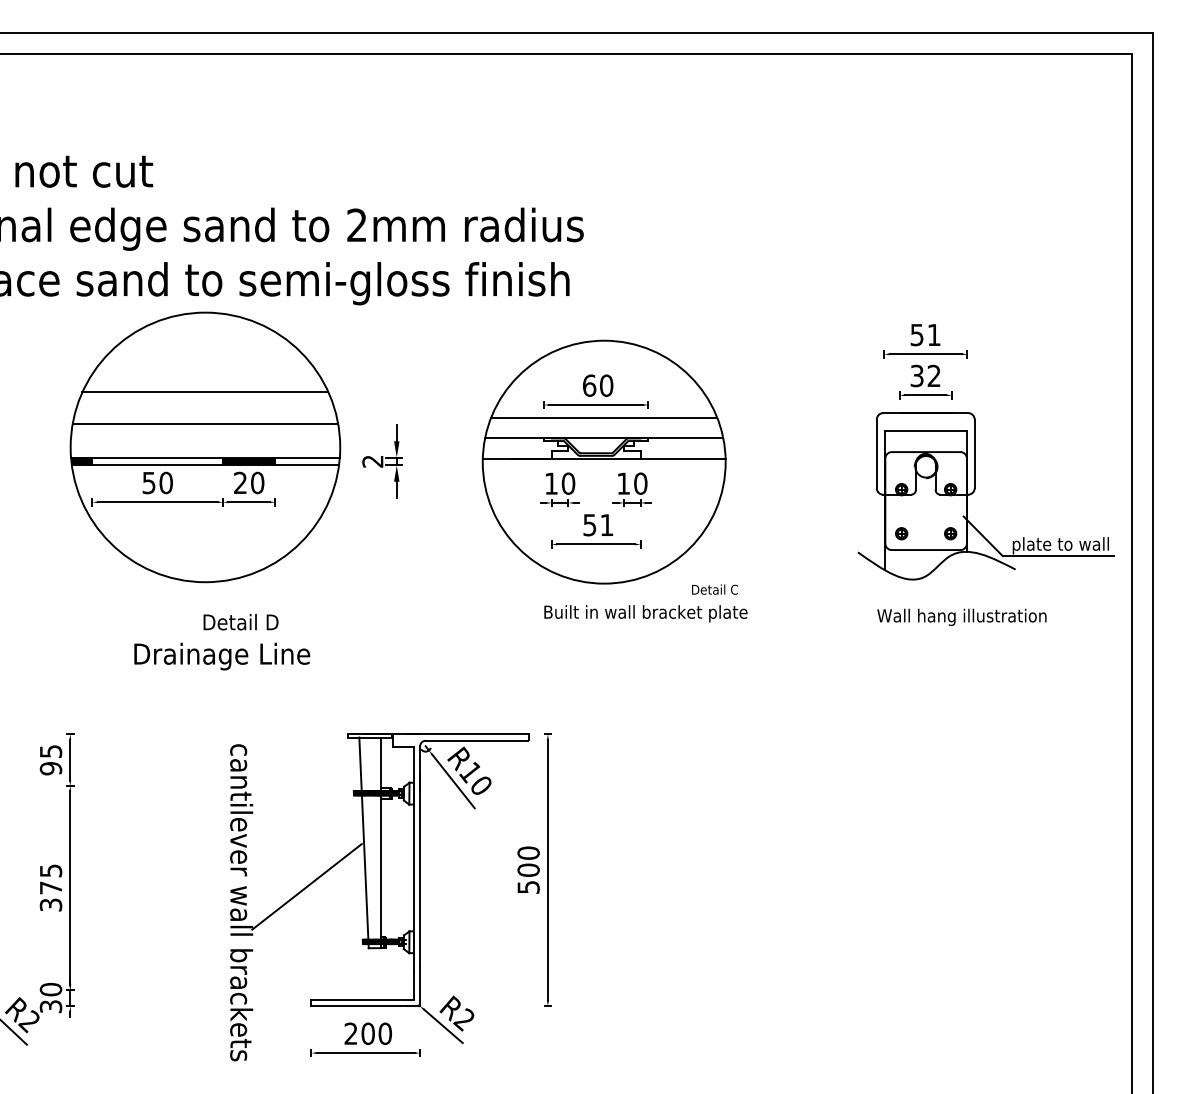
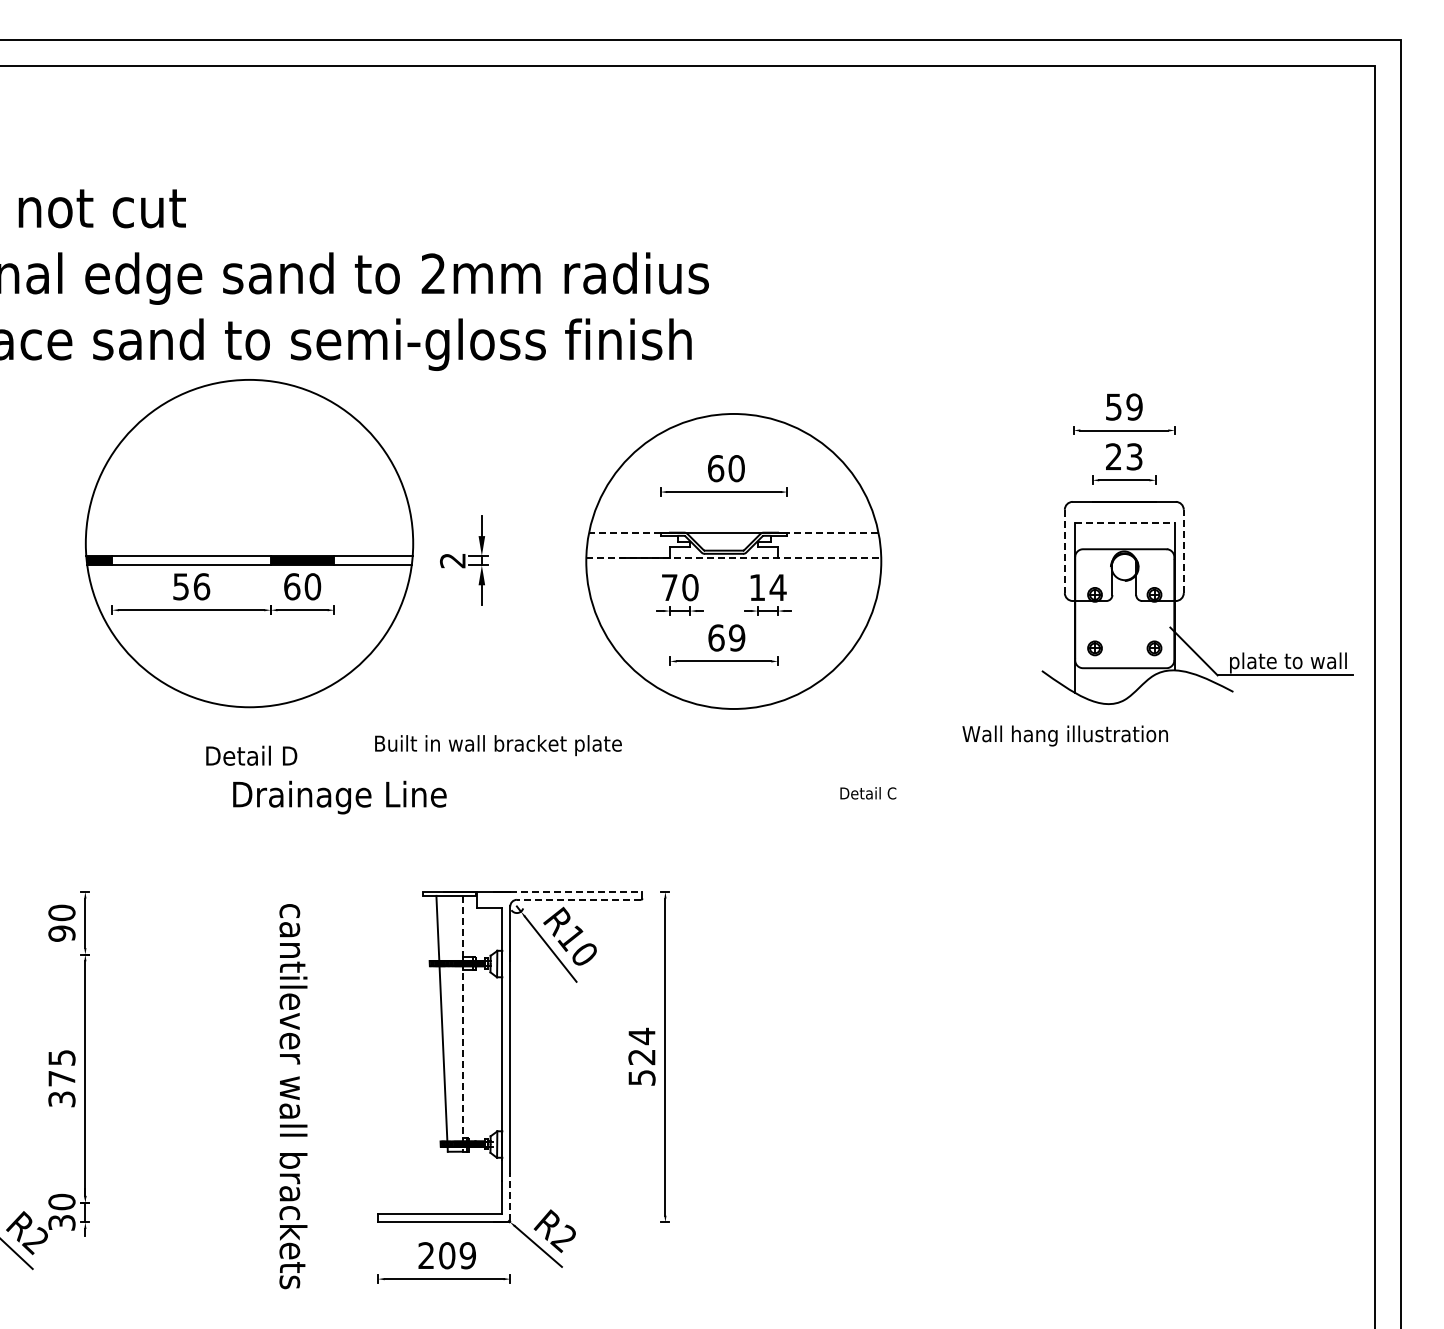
text: (934, 334) -> (1134, 406), 51 -> 59
text: (925, 375) -> (1124, 456), 32 -> 23
line: (205, 392) -> (249, 476), removed
line: (603, 417) -> (733, 507), removed
line: (205, 423) -> (249, 514), removed
line: (926, 430) -> (1125, 523), solid -> dashed
line: (514, 438) -> (624, 532), solid -> dashed
line: (685, 438) -> (832, 532), solid -> dashed
line: (876, 453) -> (1064, 551), solid -> dashed
line: (974, 453) -> (1183, 551), solid -> dashed
line: (604, 459) -> (734, 558), solid -> dashed
text: (165, 482) -> (201, 586), 50 -> 56
text: (240, 482) -> (292, 586), 20 -> 60
text: (551, 483) -> (669, 587), 10 -> 70
text: (640, 483) -> (777, 587), 10 -> 14
text: (598, 524) -> (726, 637), 51 -> 69
text: (715, 589) -> (868, 793), moved
text: (645, 613) -> (498, 745), moved
text: (961, 616) -> (1064, 735), moved
text: (240, 621) -> (251, 755), moved
text: (221, 656) -> (339, 797), moved
line: (474, 733) -> (576, 891), solid -> dashed
line: (476, 740) -> (578, 899), solid -> dashed
text: (50, 751) -> (61, 912), 95 -> 90
line: (380, 842) -> (462, 1023), solid -> dashed
text: (528, 861) -> (641, 1046), 500 -> 524
line: (306, 887) -> (372, 1077), removed
line: (420, 985) -> (510, 1196), solid -> dashed
text: (384, 1033) -> (467, 1255), 200 -> 209

